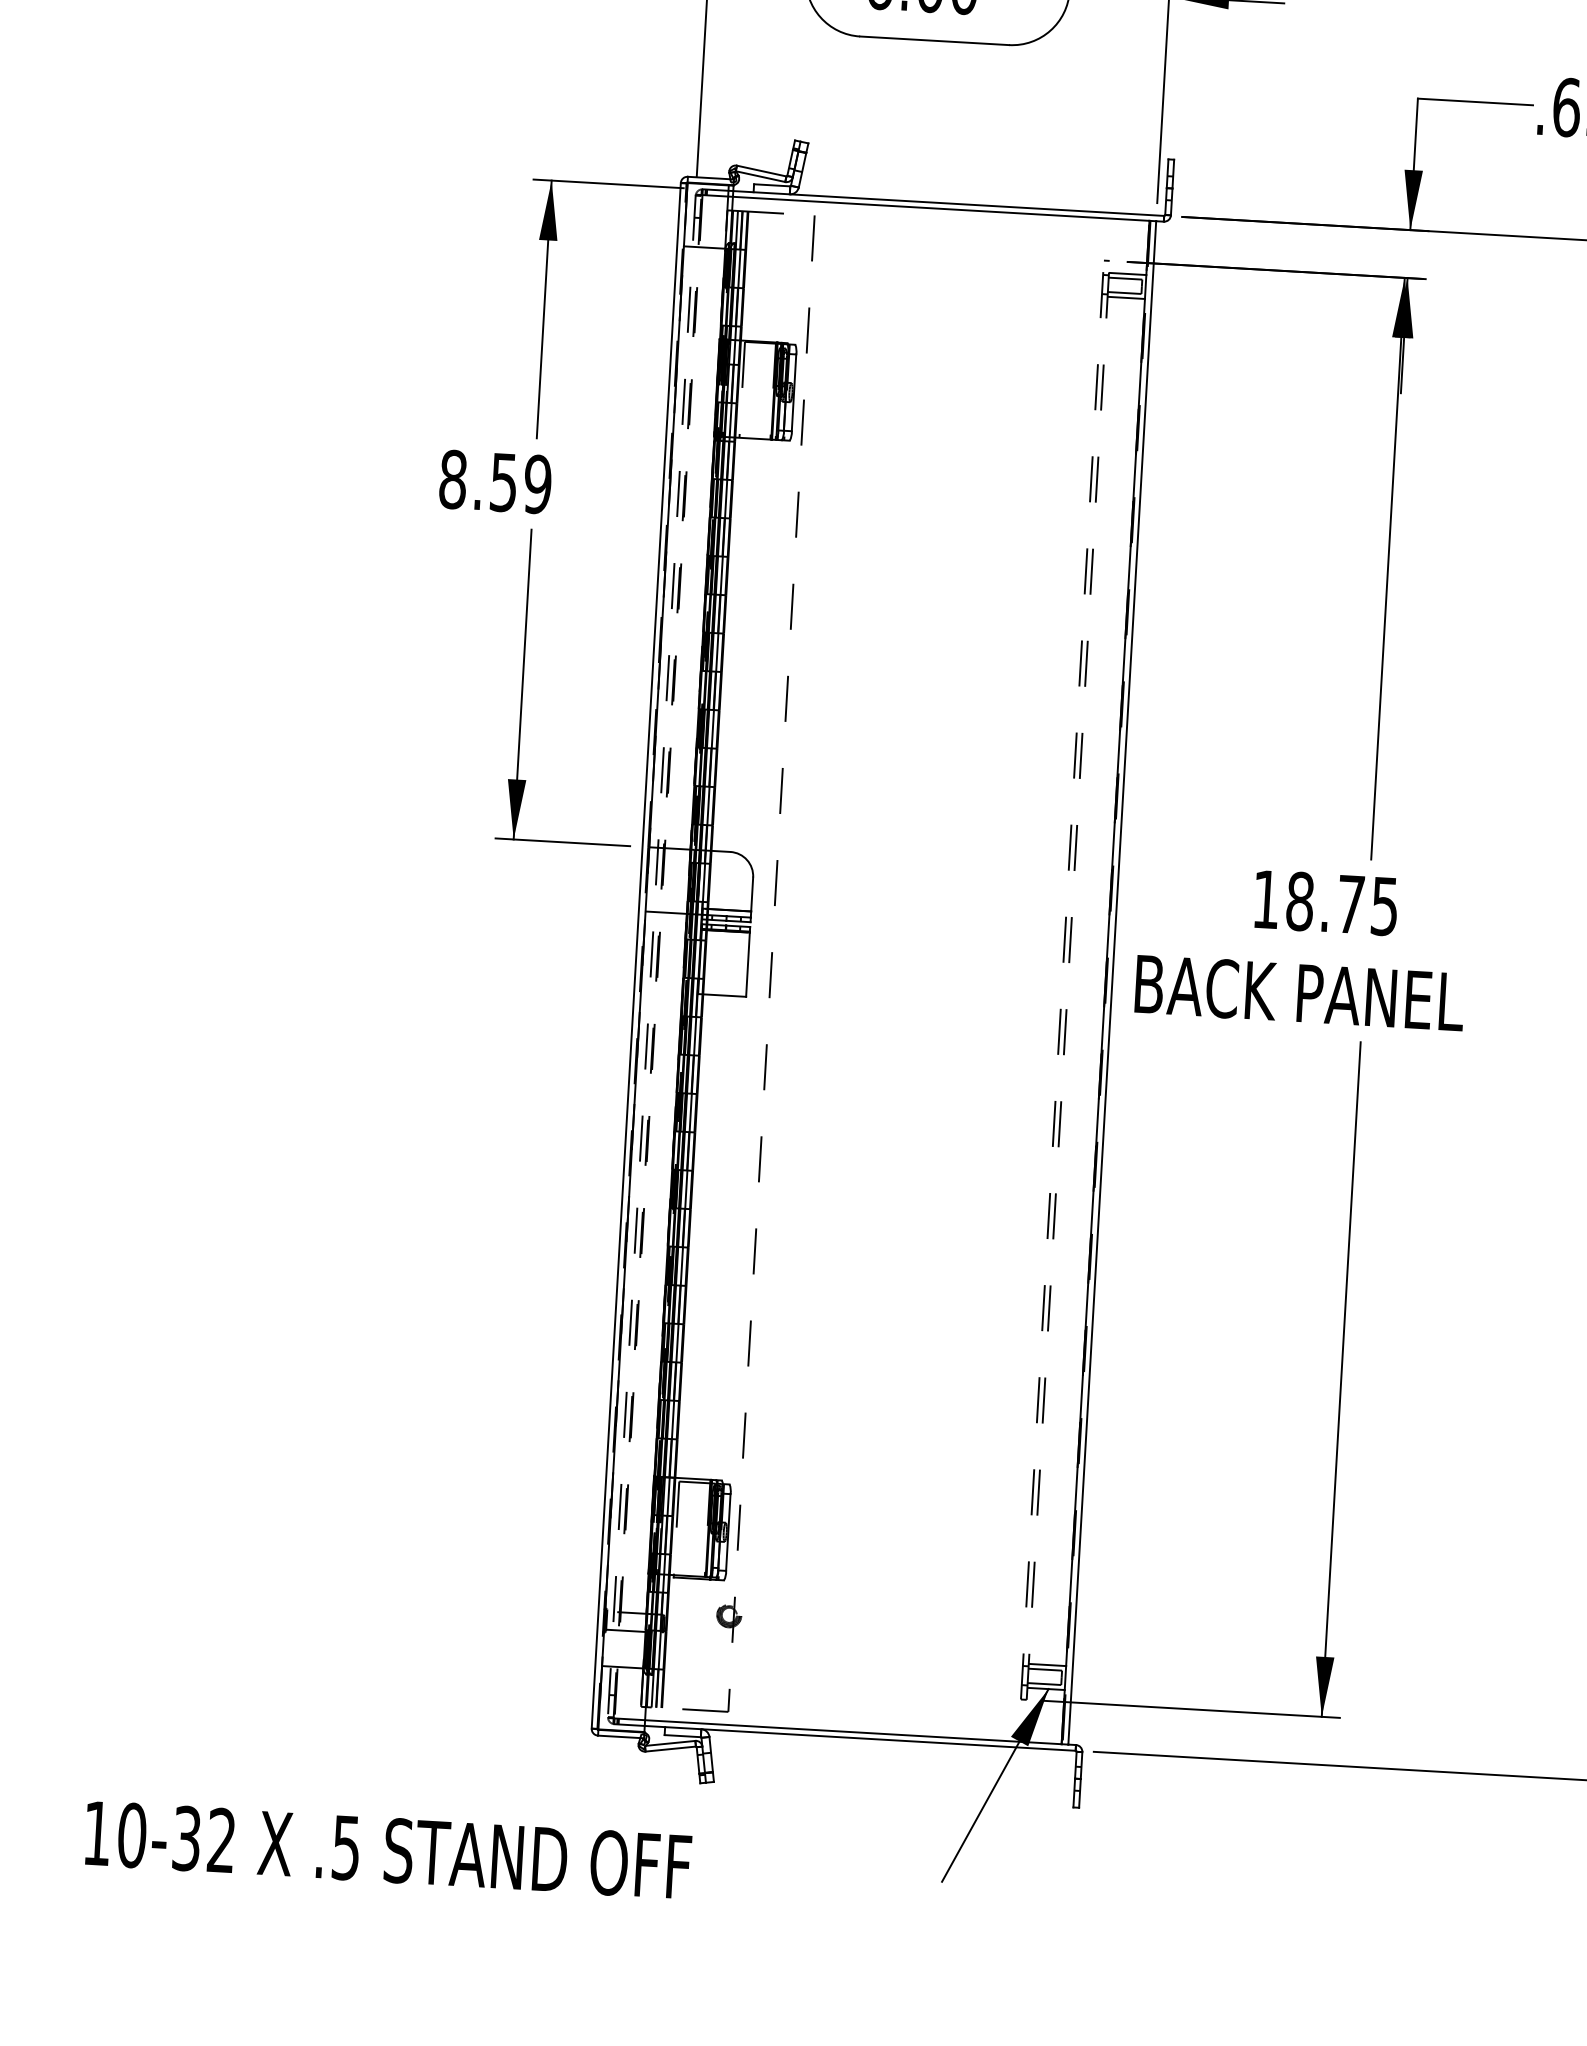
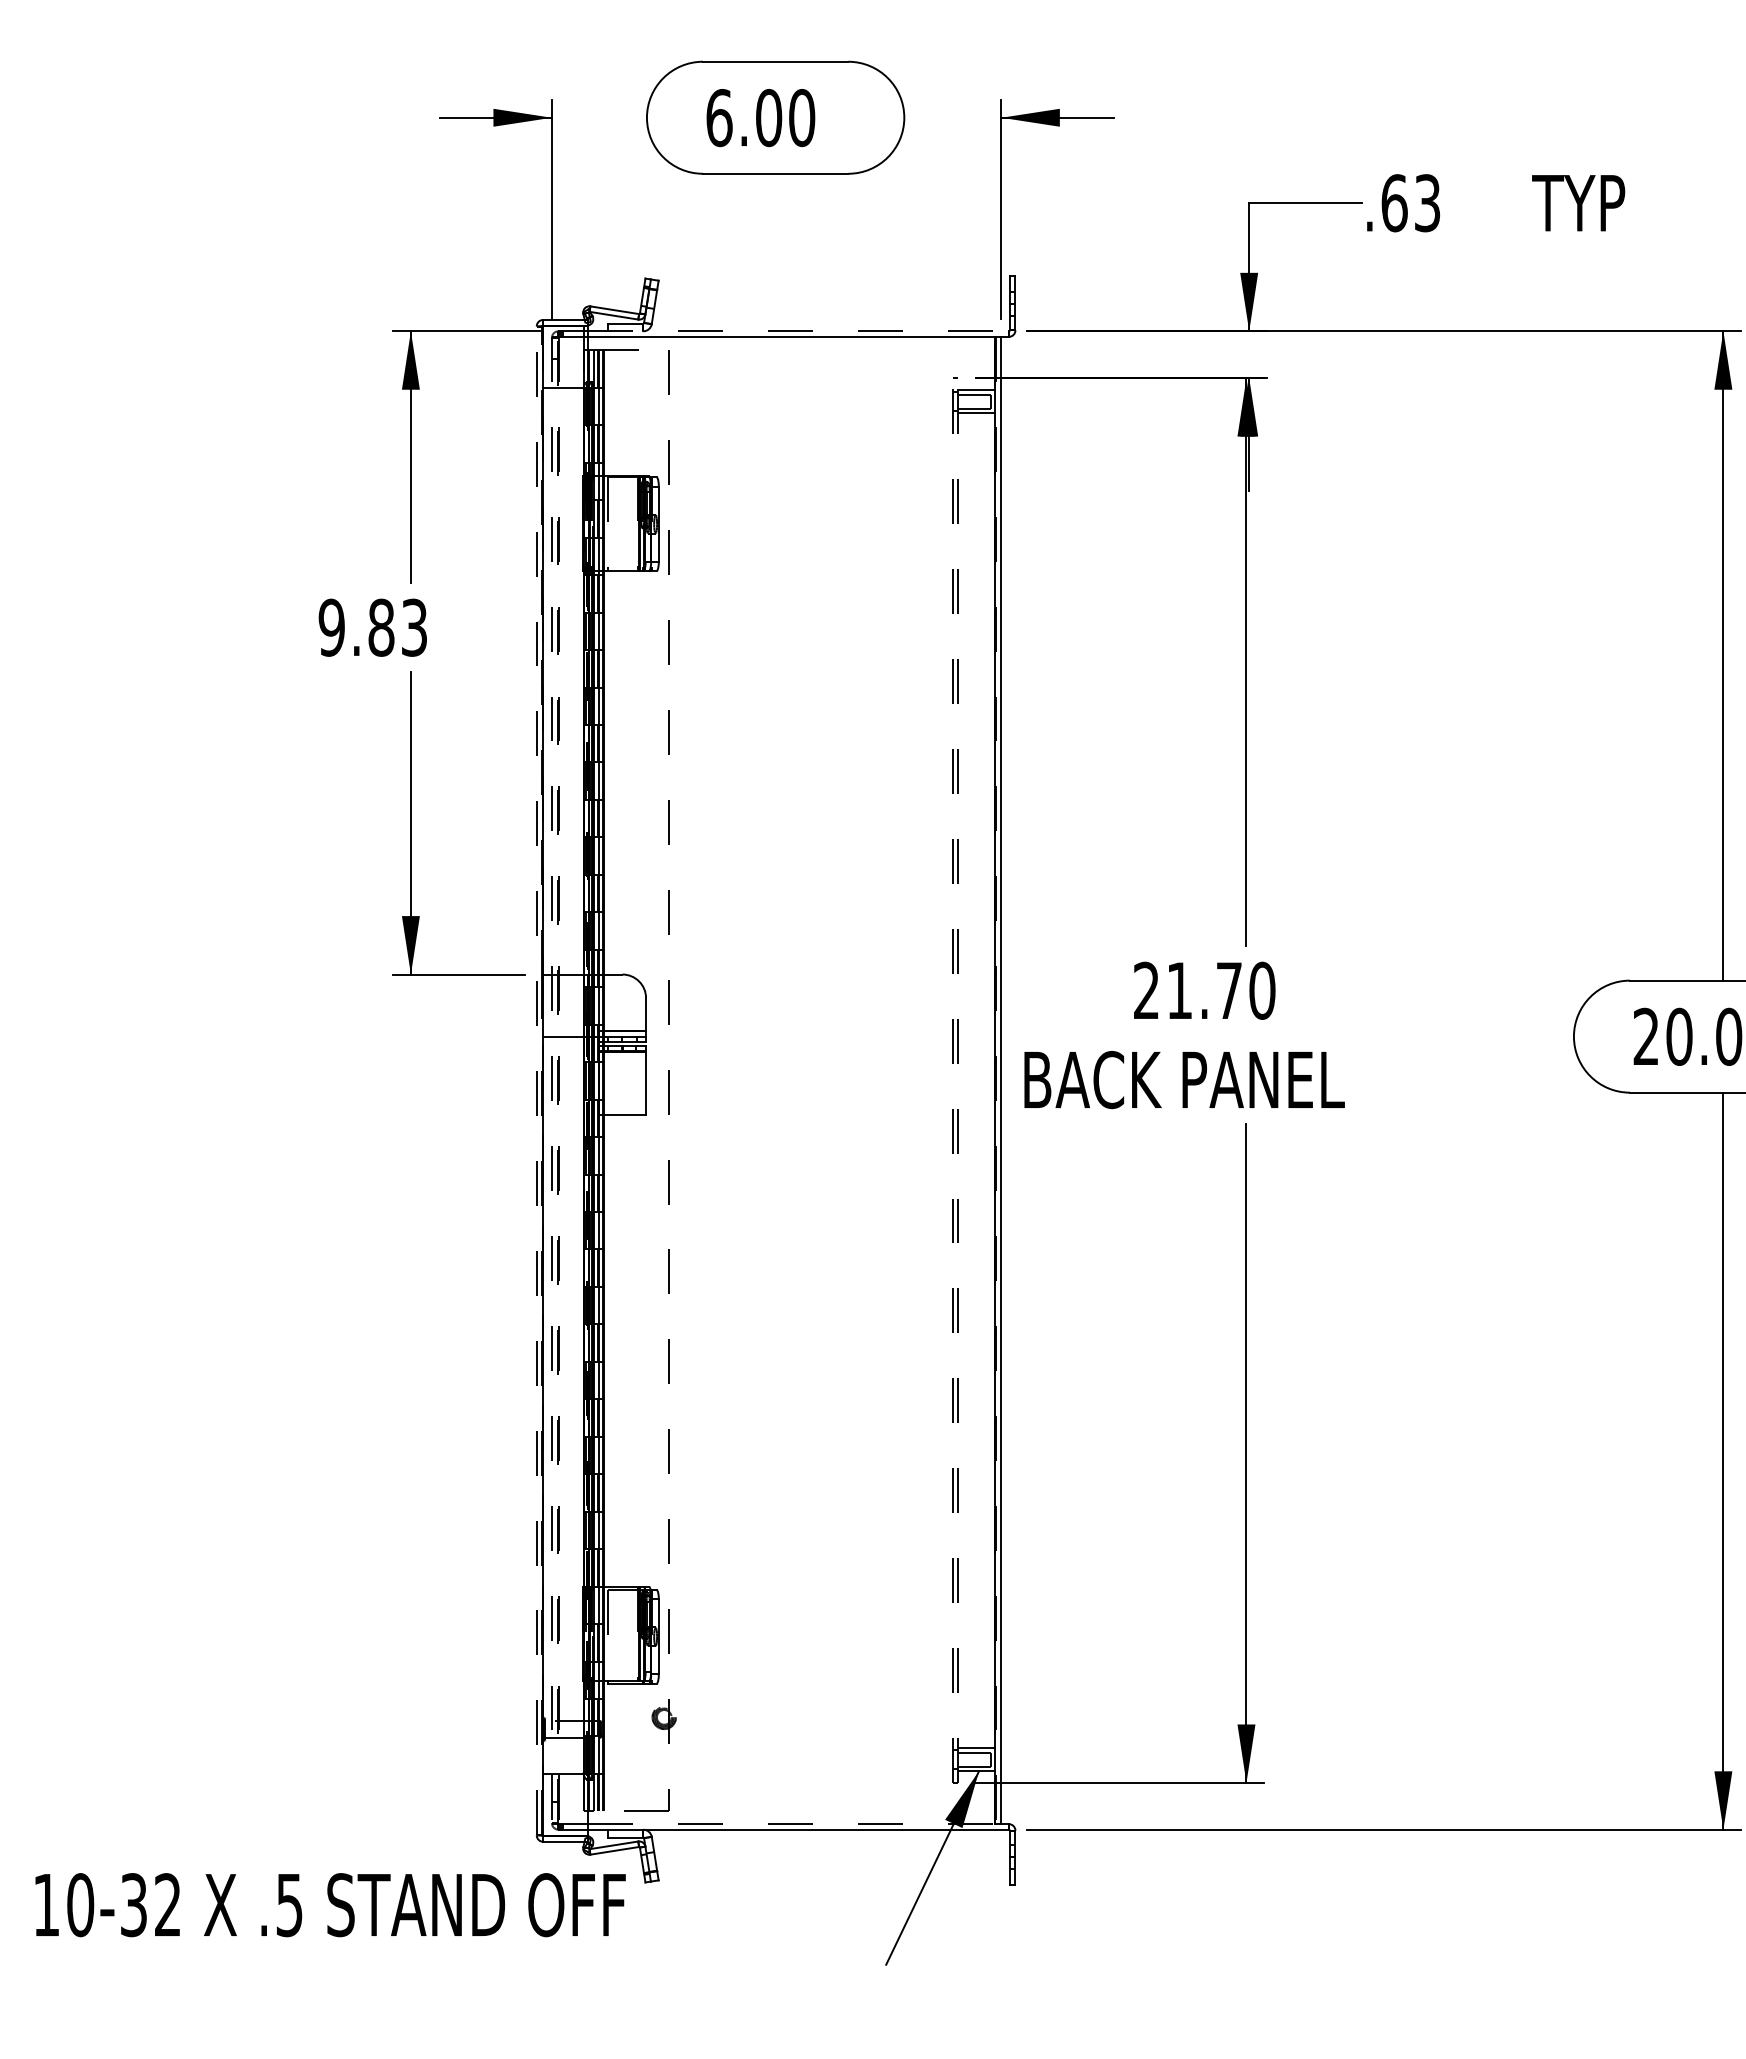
line: (949, 203) -> (799, 331), solid -> dashed
text: (494, 481) -> (372, 627), 8.59 -> 9.83
text: (1325, 902) -> (1204, 990), 18.75 -> 21.70
line: (636, 955) -> (536, 1080), solid -> dashed
line: (854, 1732) -> (792, 1824), solid -> dashed
text: (388, 1850) -> (330, 1905), moved

